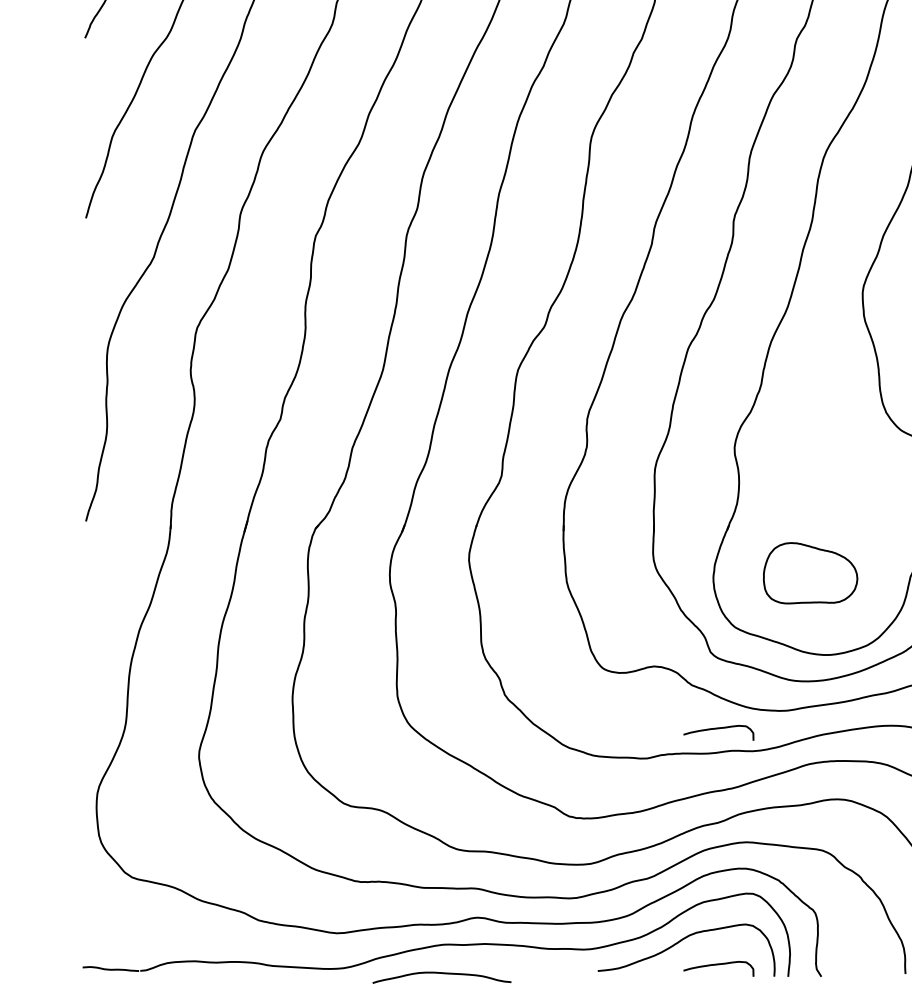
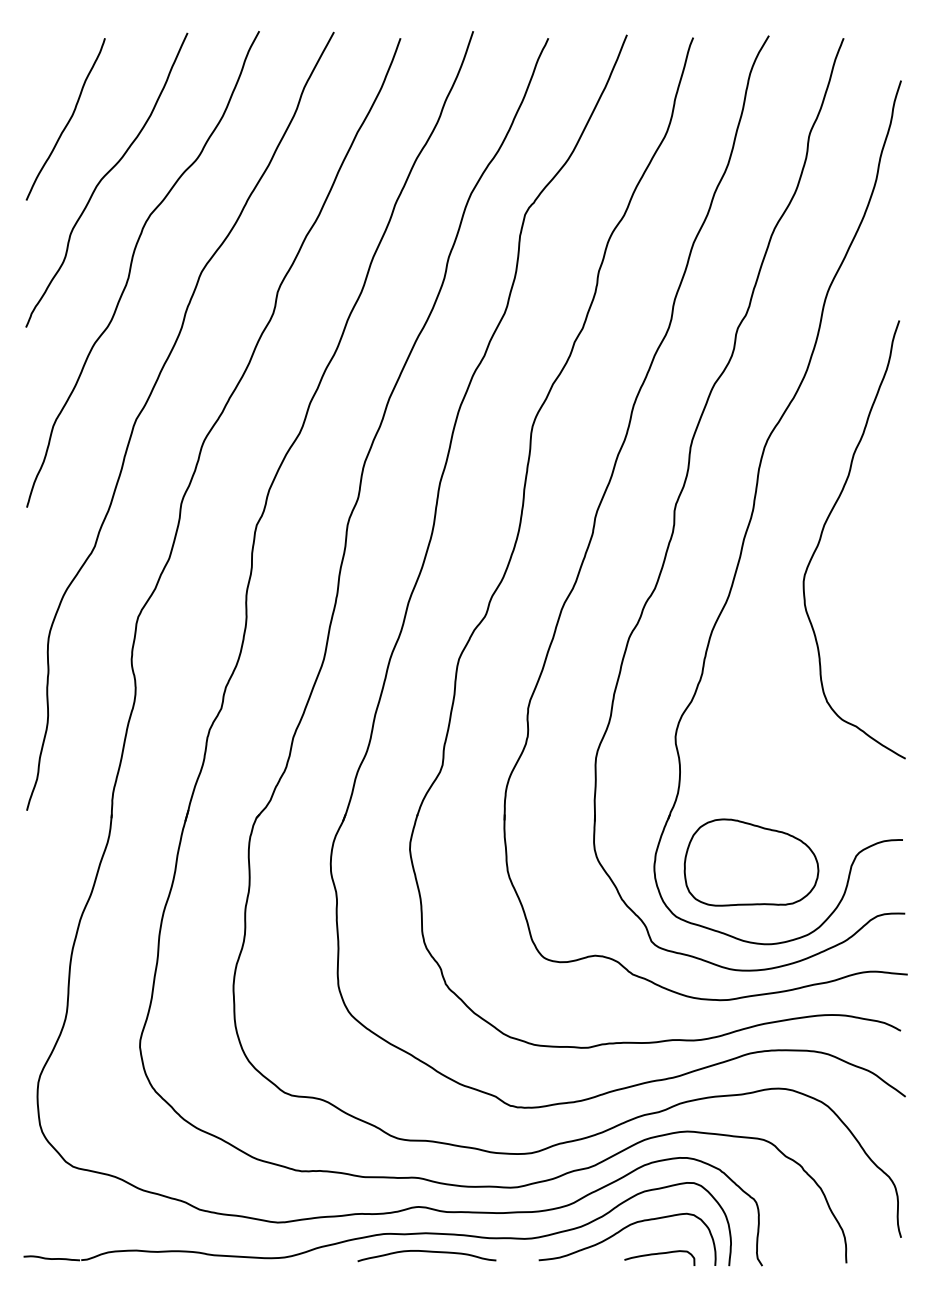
part: (810, 573) -> (751, 862), size x1.43
curve: (718, 729) -> (659, 1018), removed
curve: (441, 974) -> (426, 1252), moved

